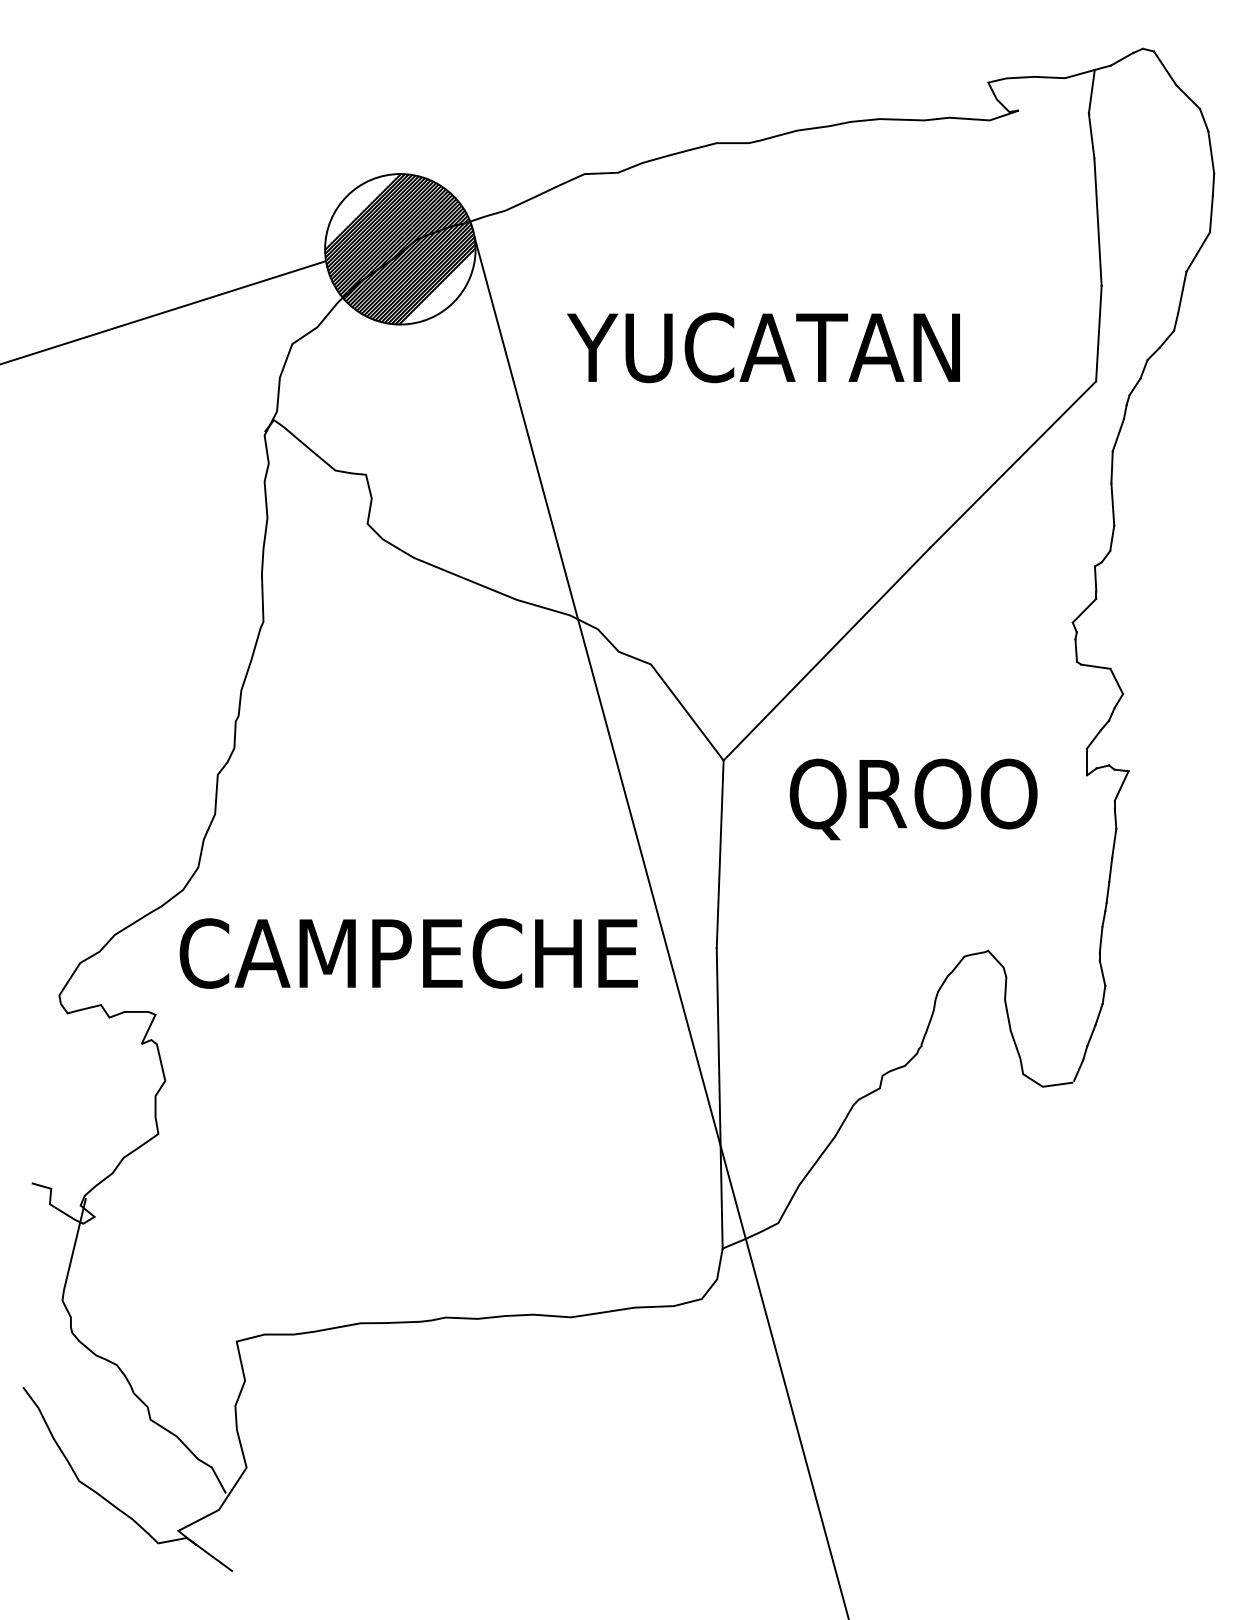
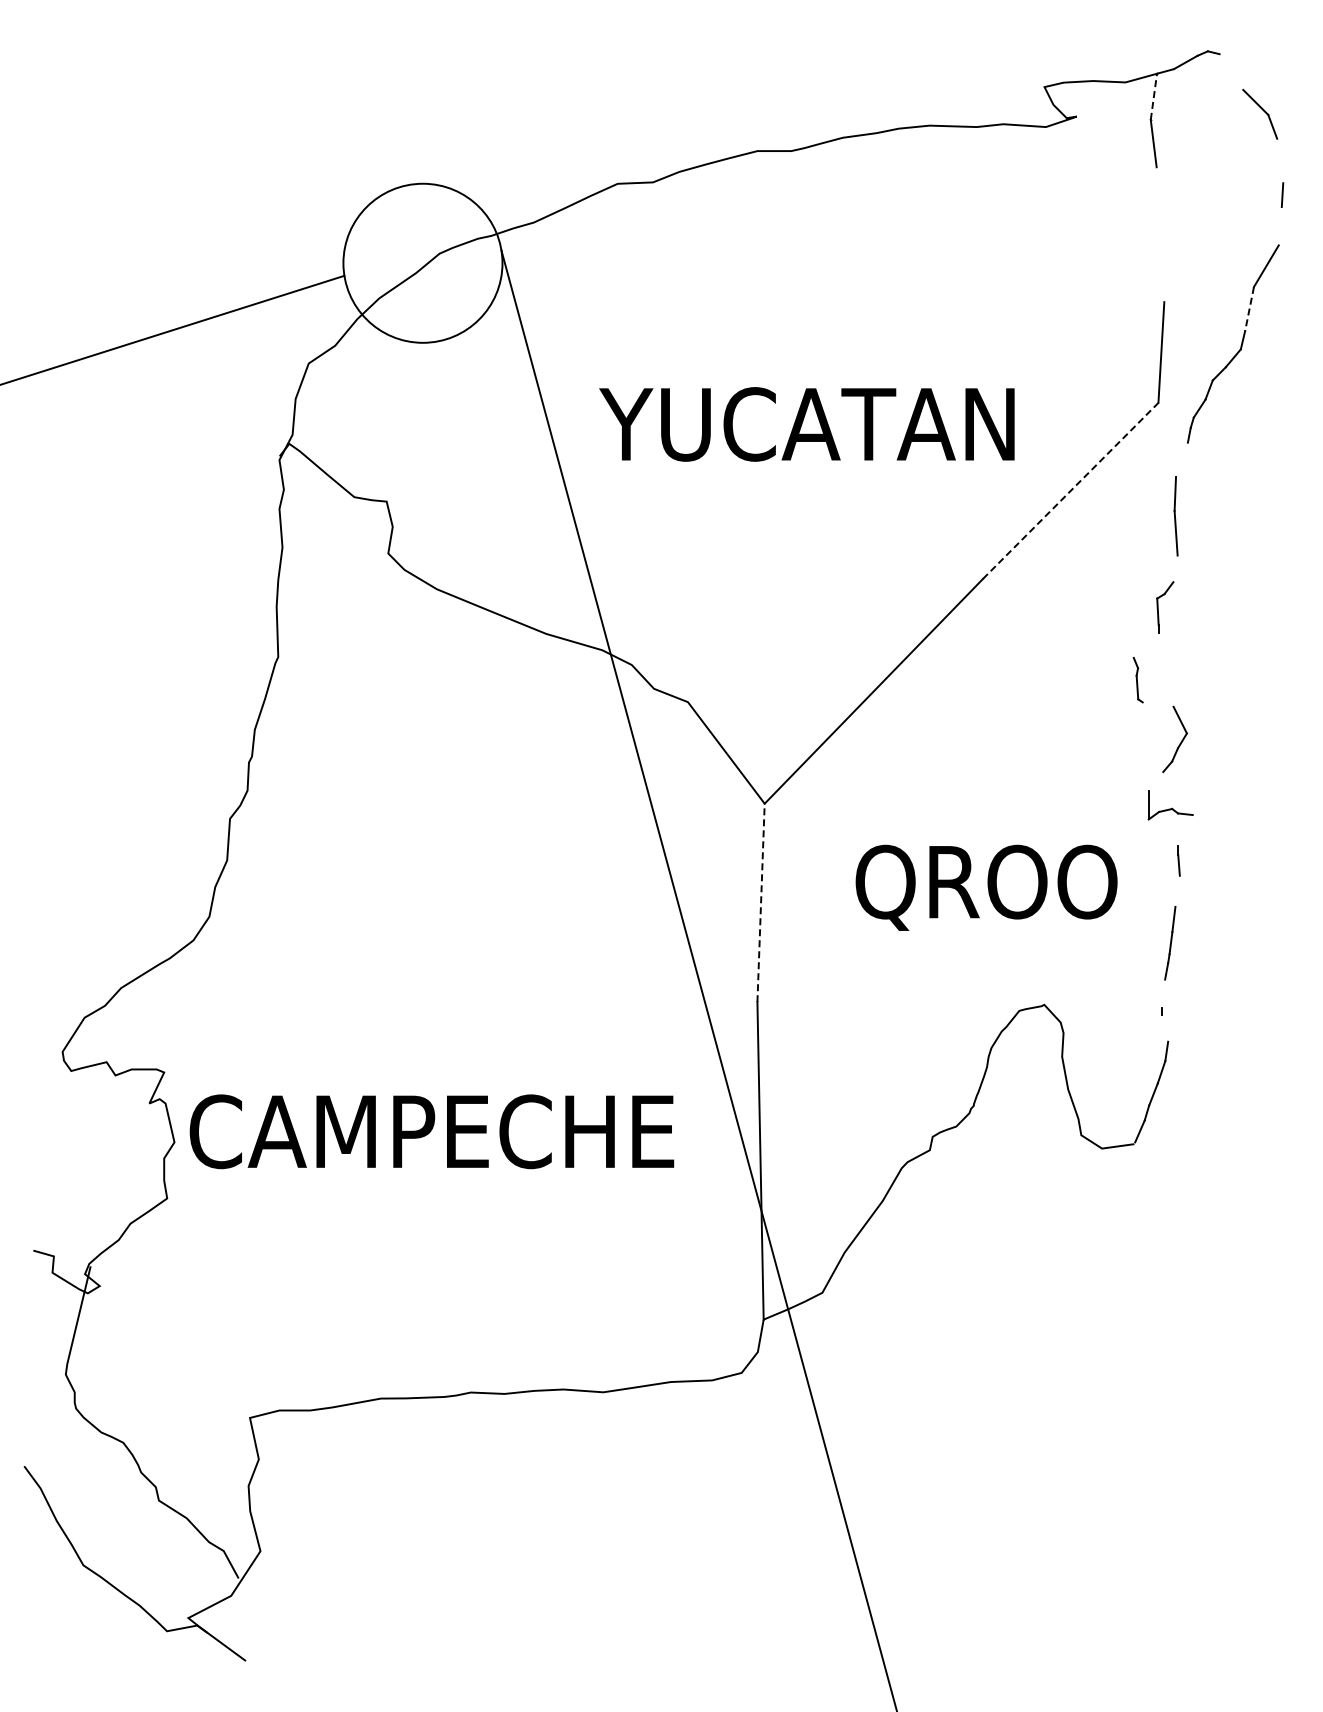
line: (1165, 67) -> (1231, 71), removed
line: (1091, 91) -> (1153, 96), solid -> dashed
line: (1211, 152) -> (1280, 160), removed
line: (1210, 214) -> (1279, 226), removed
line: (1098, 222) -> (1160, 234), removed
hatch: (399, 248) -> (422, 262), removed
line: (1182, 293) -> (1249, 309), solid -> dashed
text: (763, 347) -> (806, 424), moved
line: (1117, 434) -> (1181, 459), removed
line: (1013, 464) -> (1071, 490), solid -> dashed
line: (1112, 538) -> (1175, 568), removed
line: (1083, 609) -> (1145, 644), removed
line: (1095, 666) -> (1157, 704), removed
line: (1093, 739) -> (1155, 781), removed
line: (1121, 785) -> (1185, 830), removed
text: (913, 799) -> (986, 887), moved
line: (1114, 842) -> (1177, 890), removed
line: (720, 853) -> (761, 902), solid -> dashed
line: (1100, 940) -> (1163, 993), removed
text: (408, 953) -> (431, 1131), moved
line: (1102, 973) -> (1165, 1028), removed

